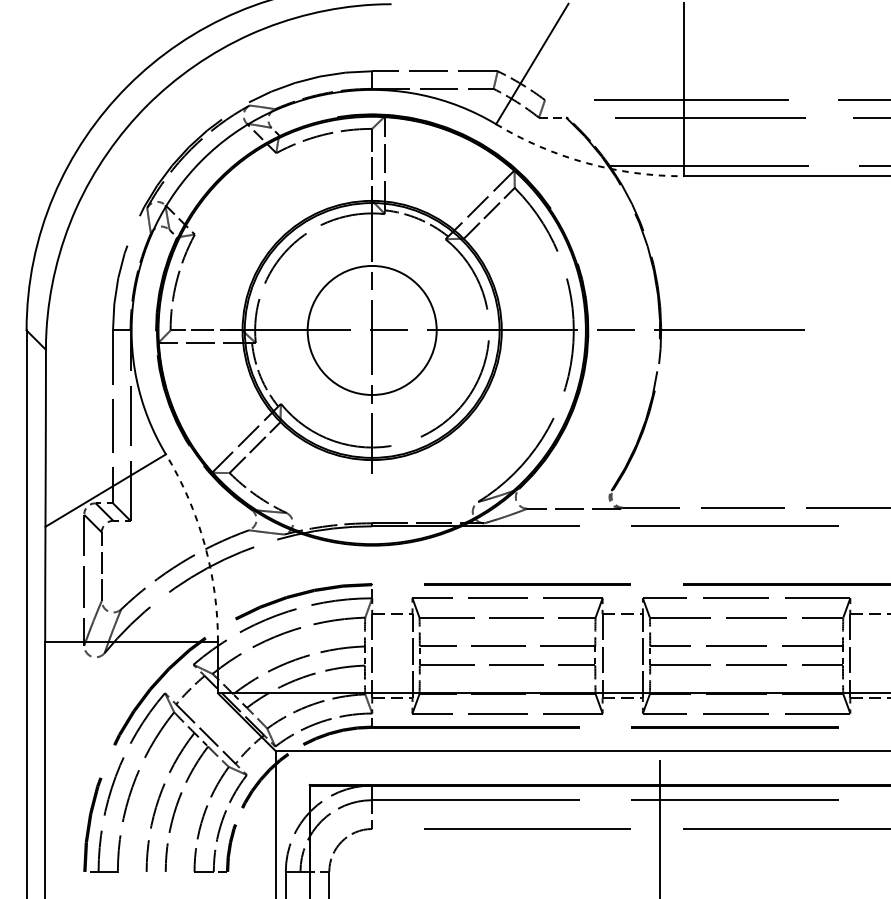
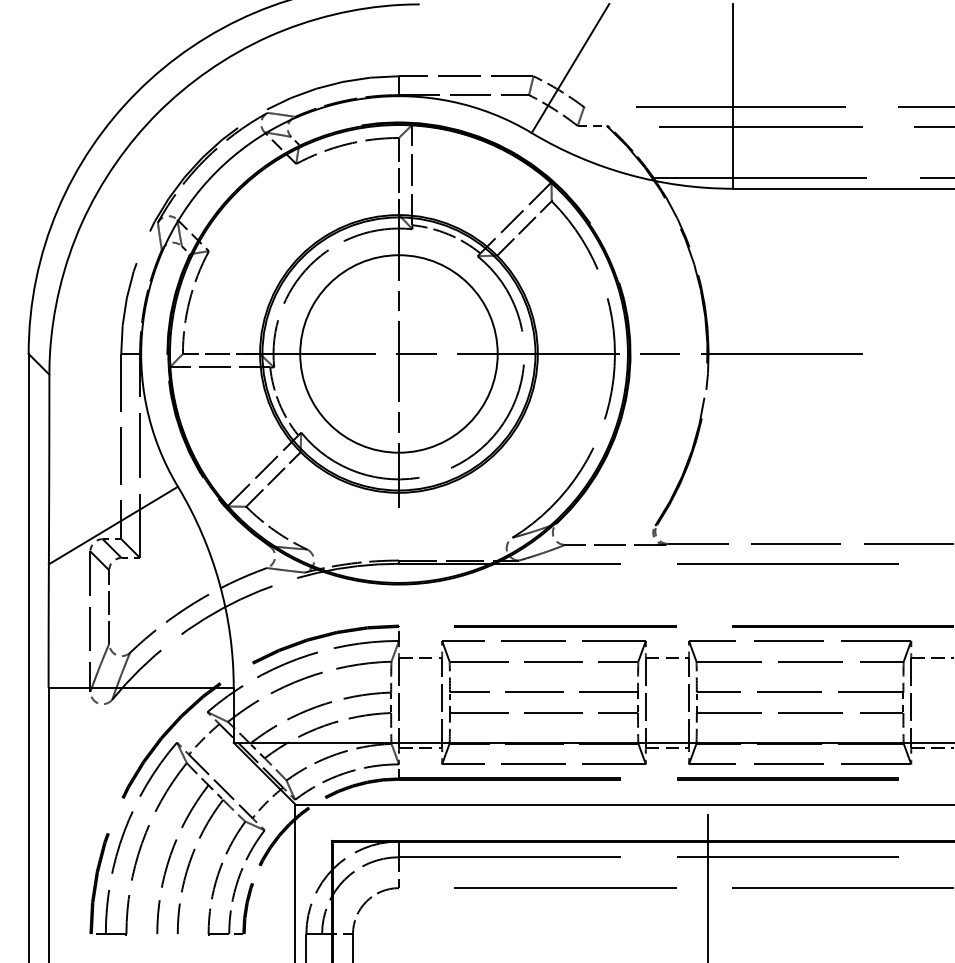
arc: (586, 162) -> (628, 174), dashed -> solid
circle: (371, 330) -> (398, 353), size x1.43
arc: (204, 544) -> (219, 583), dashed -> solid

